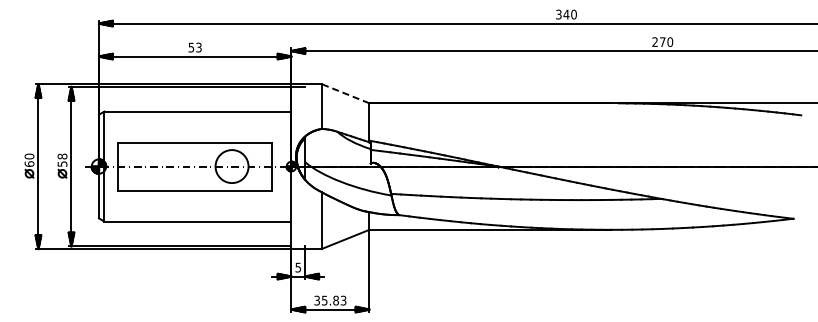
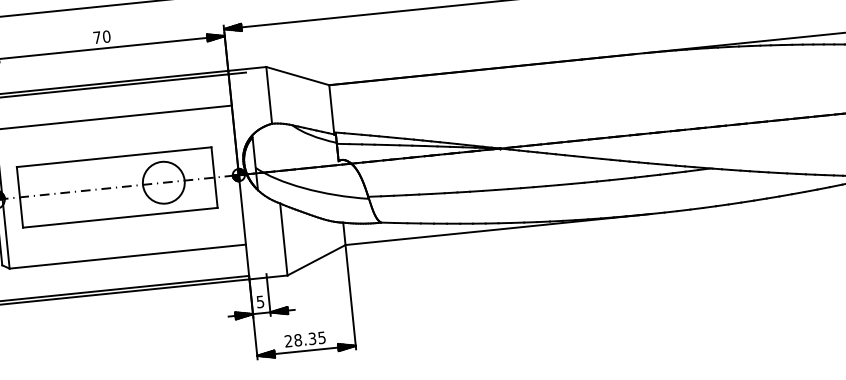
text: (194, 47) -> (101, 37), 53 -> 70
line: (345, 93) -> (297, 75), dashed -> solid
text: (330, 300) -> (305, 339), 35.83 -> 28.35

